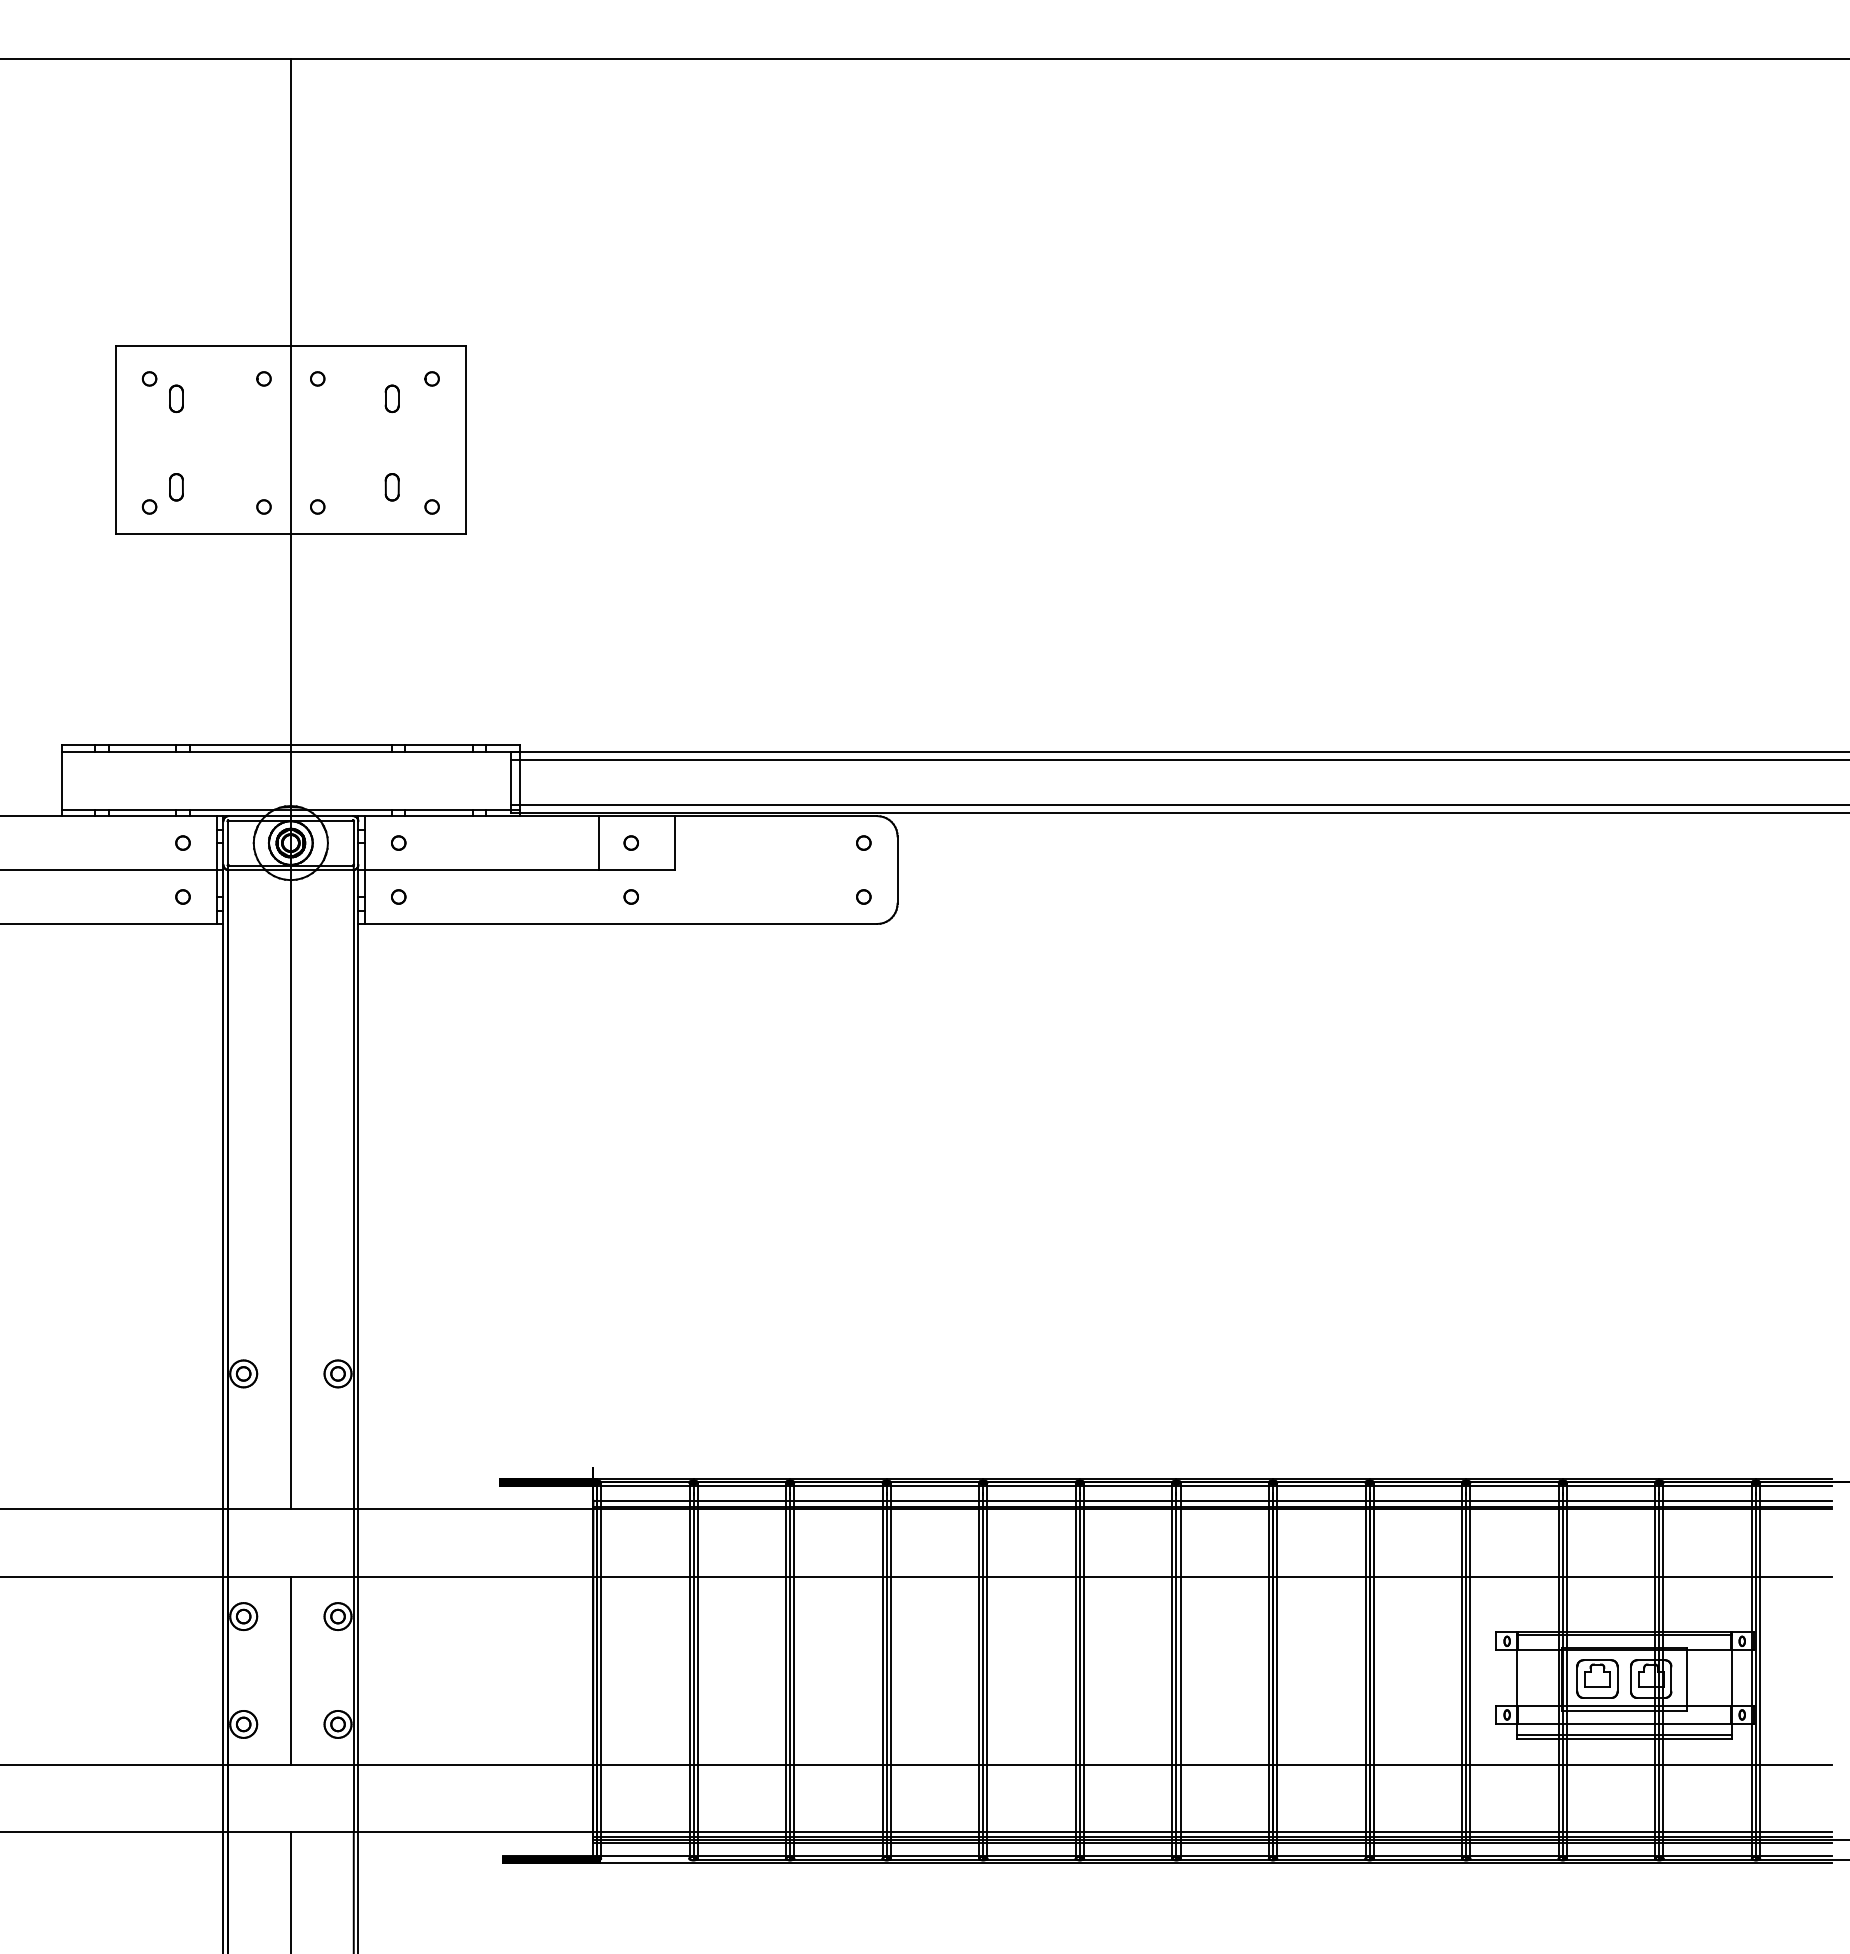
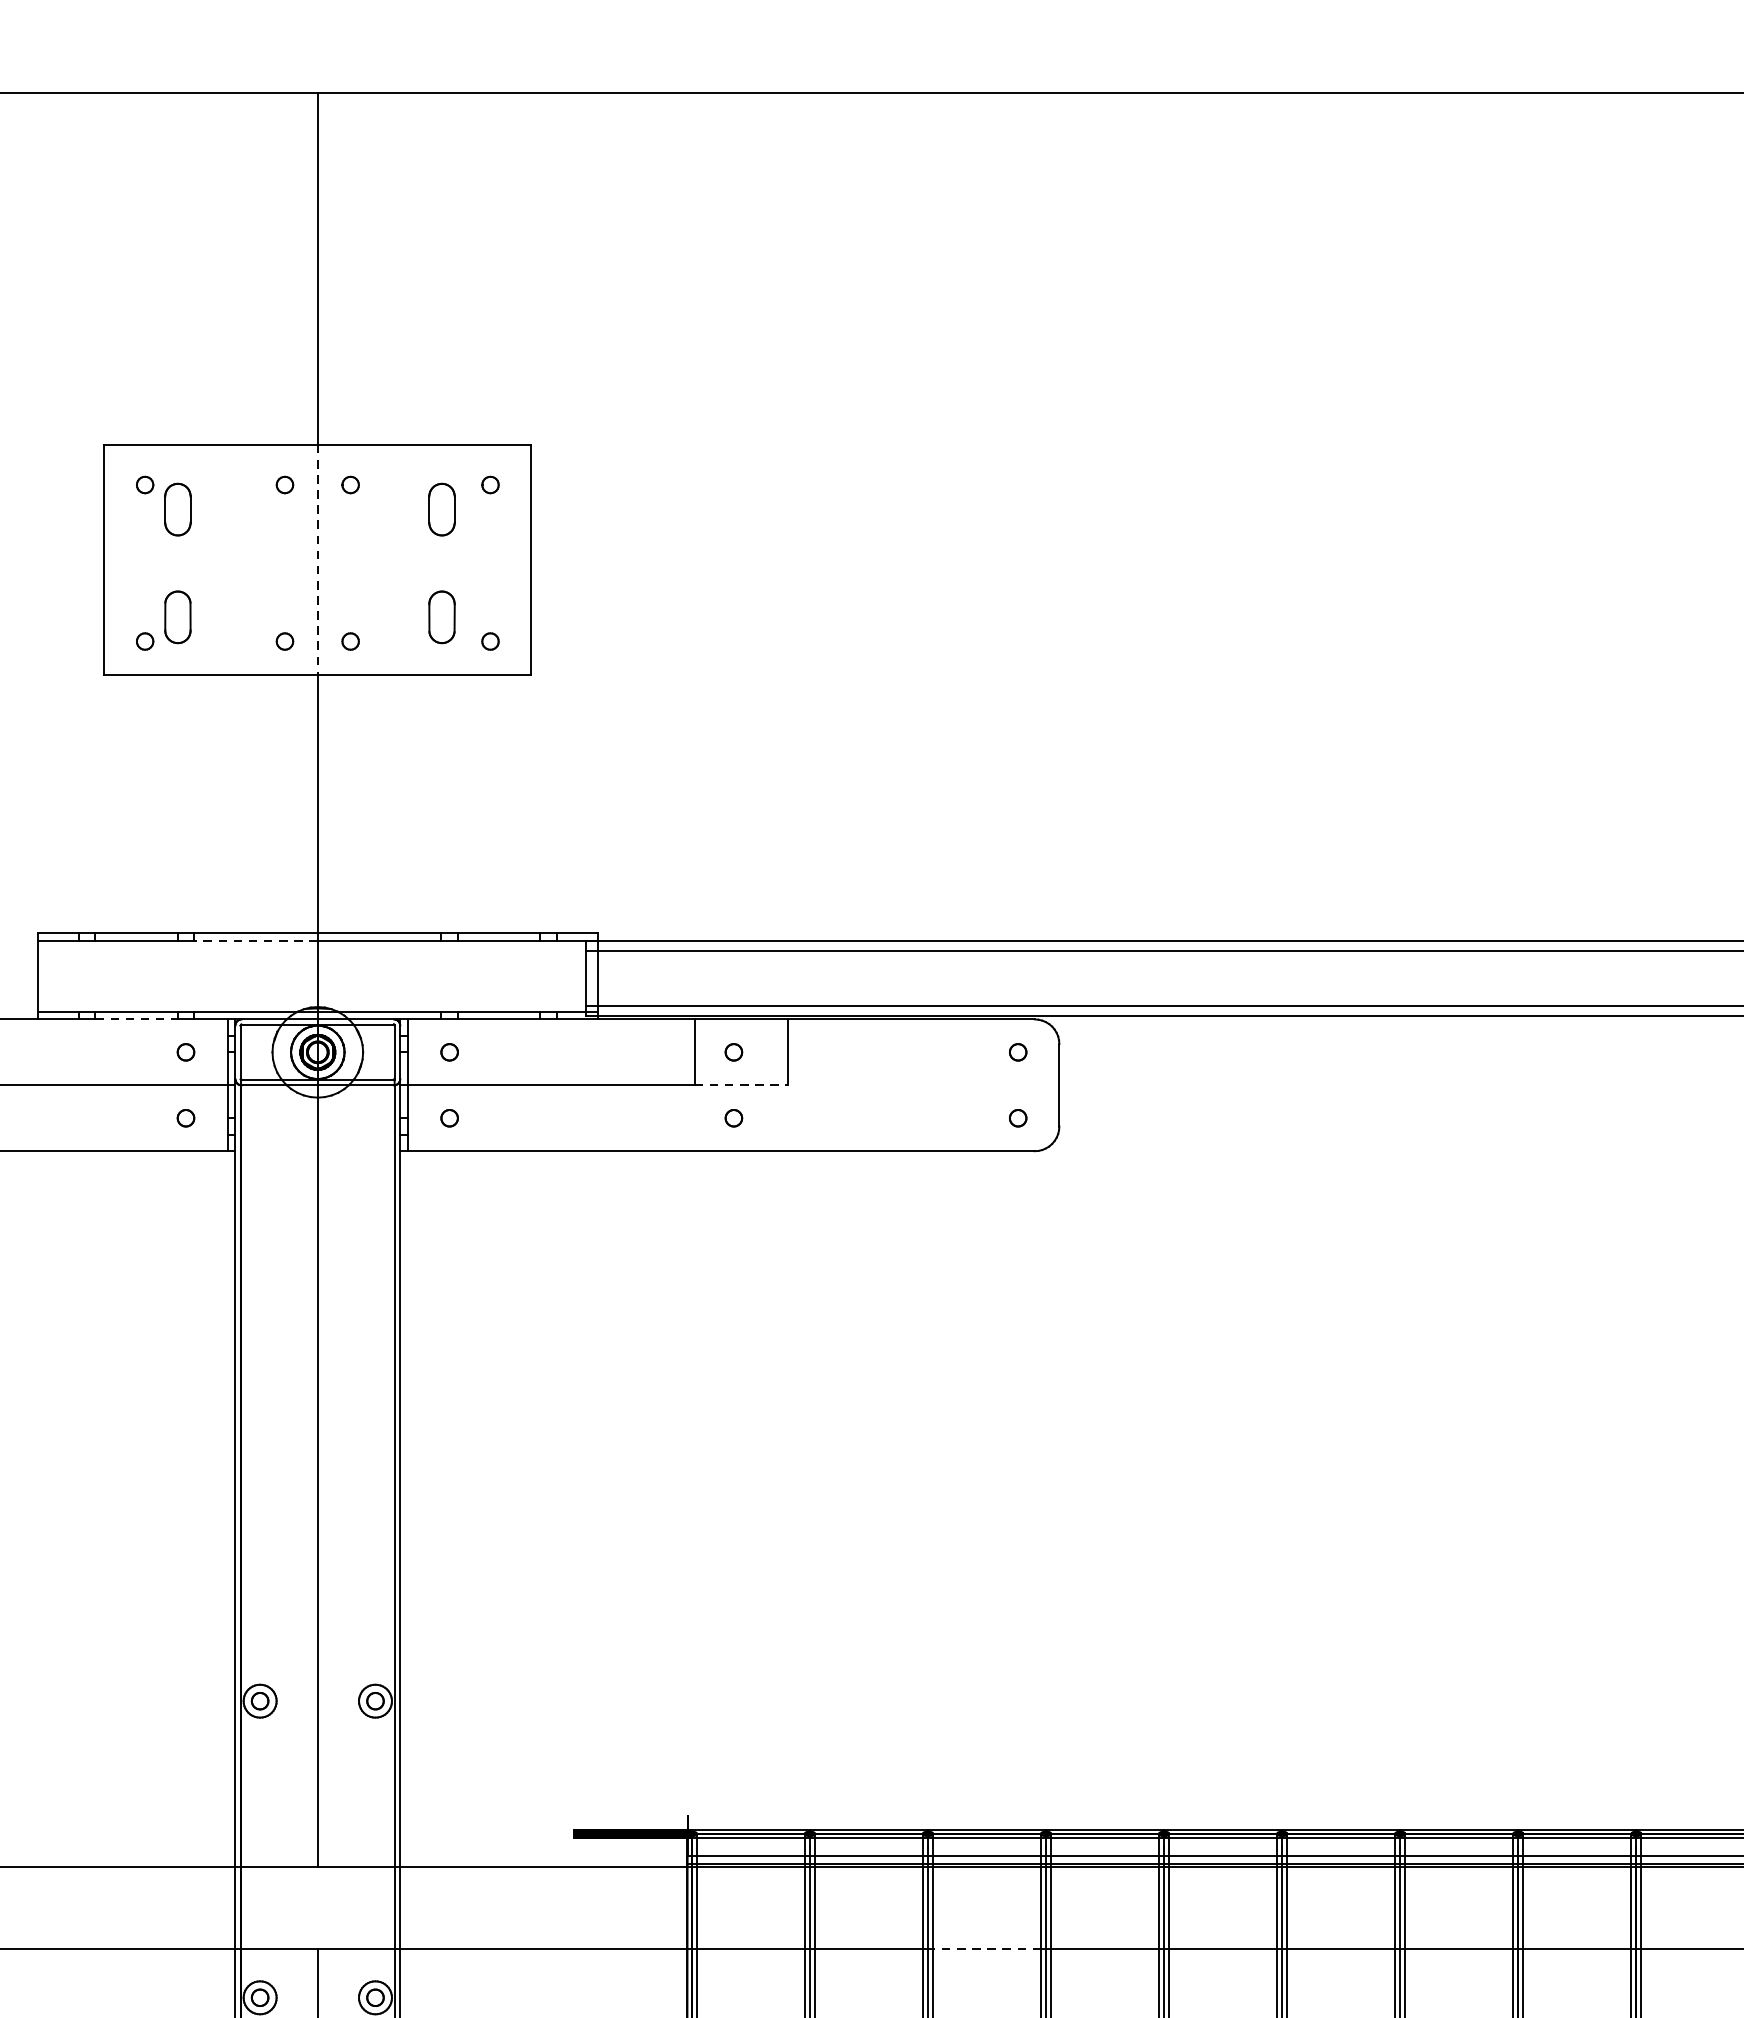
part: (176, 398) -> (178, 508), size x1.6
part: (391, 398) -> (440, 508), size x1.6
line: (290, 440) -> (317, 560), solid -> dashed
part: (176, 487) -> (178, 617), size x1.6
part: (391, 487) -> (440, 617), size x1.6
line: (240, 751) -> (256, 940), solid -> dashed
line: (142, 816) -> (136, 1019), solid -> dashed
line: (637, 870) -> (741, 1085), solid -> dashed
line: (837, 1576) -> (985, 1948), solid -> dashed

